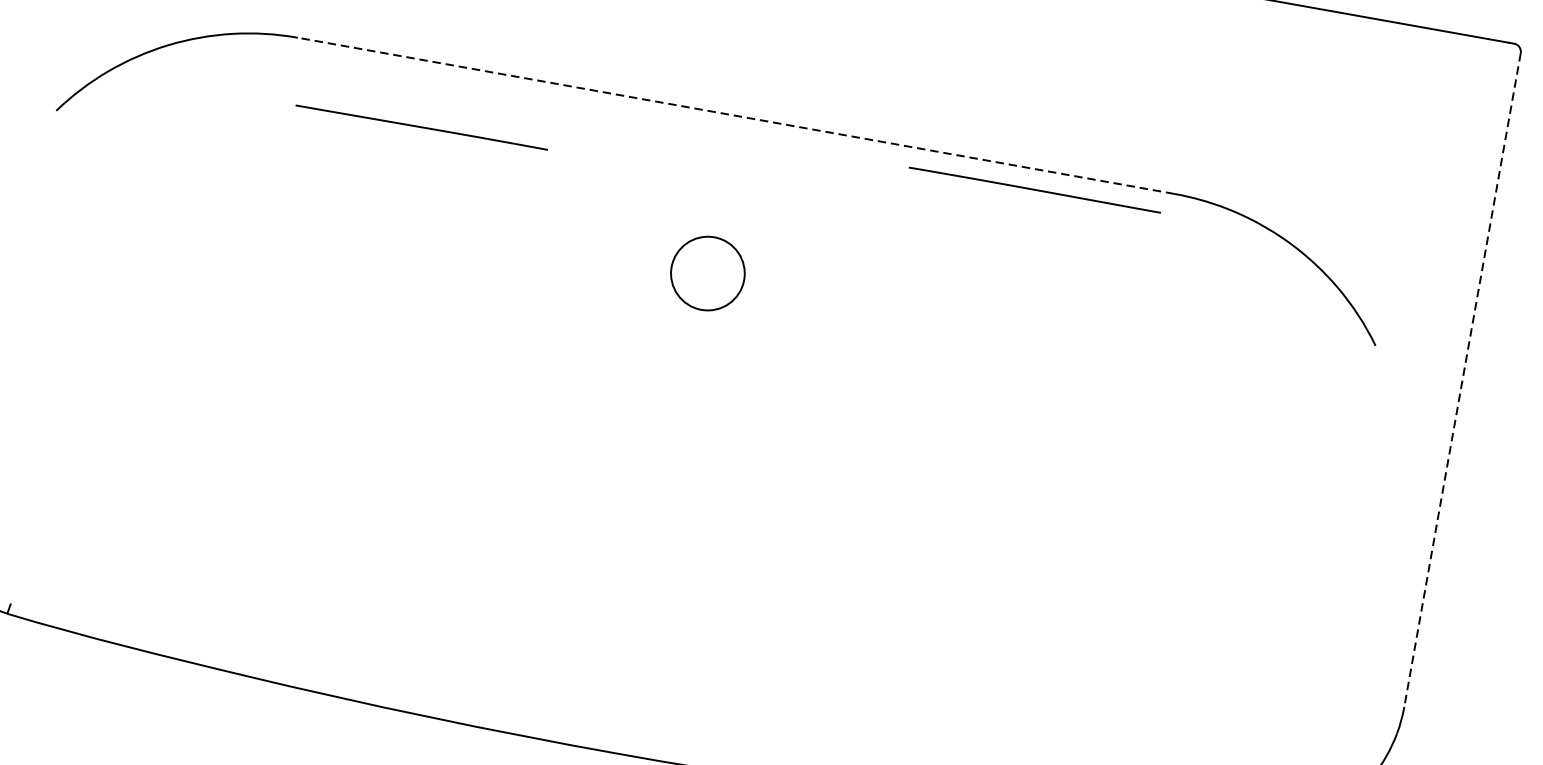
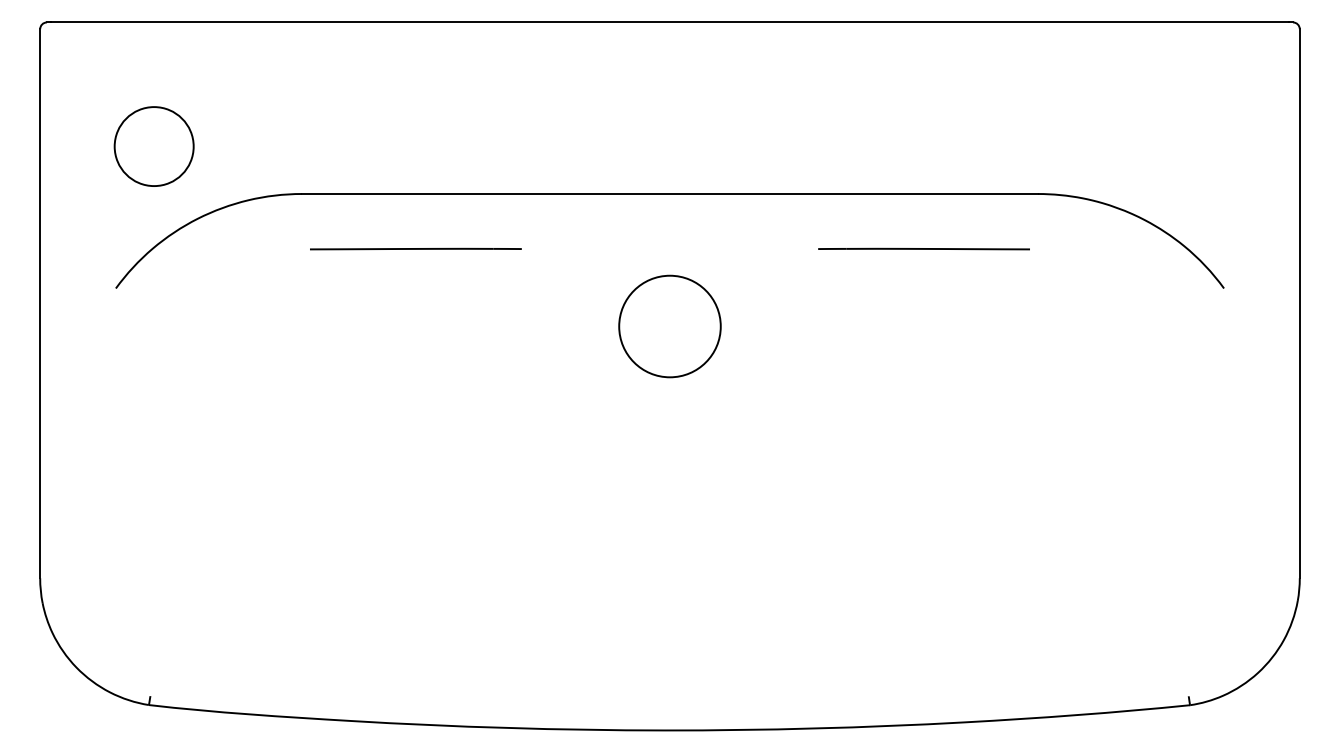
line: (735, 116) -> (669, 194), dashed -> solid
line: (1034, 189) -> (923, 248), moved
circle: (707, 273) -> (669, 326), size x1.67
line: (1462, 379) -> (1299, 303), dashed -> solid

